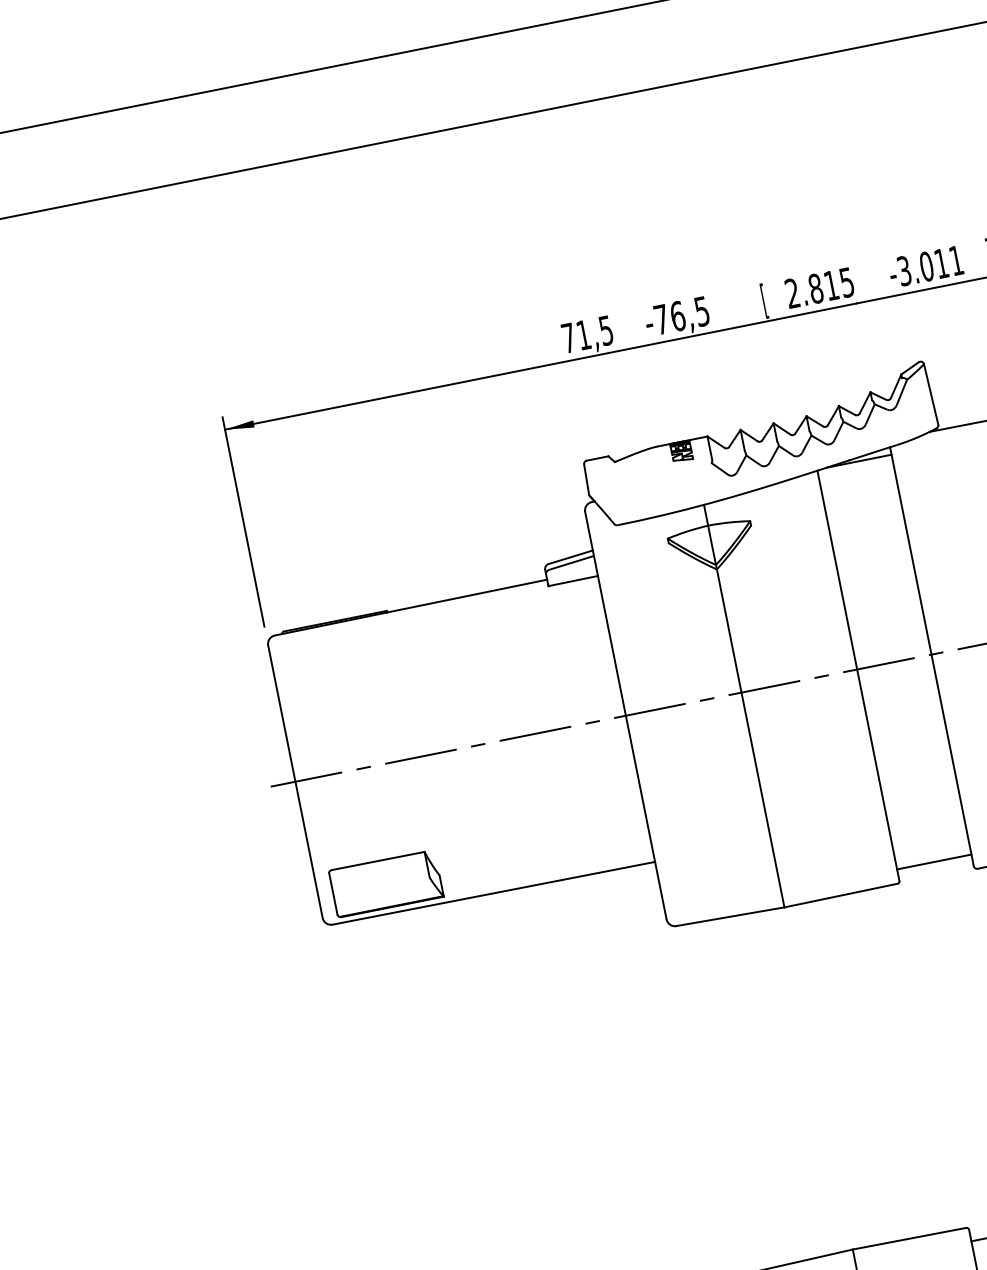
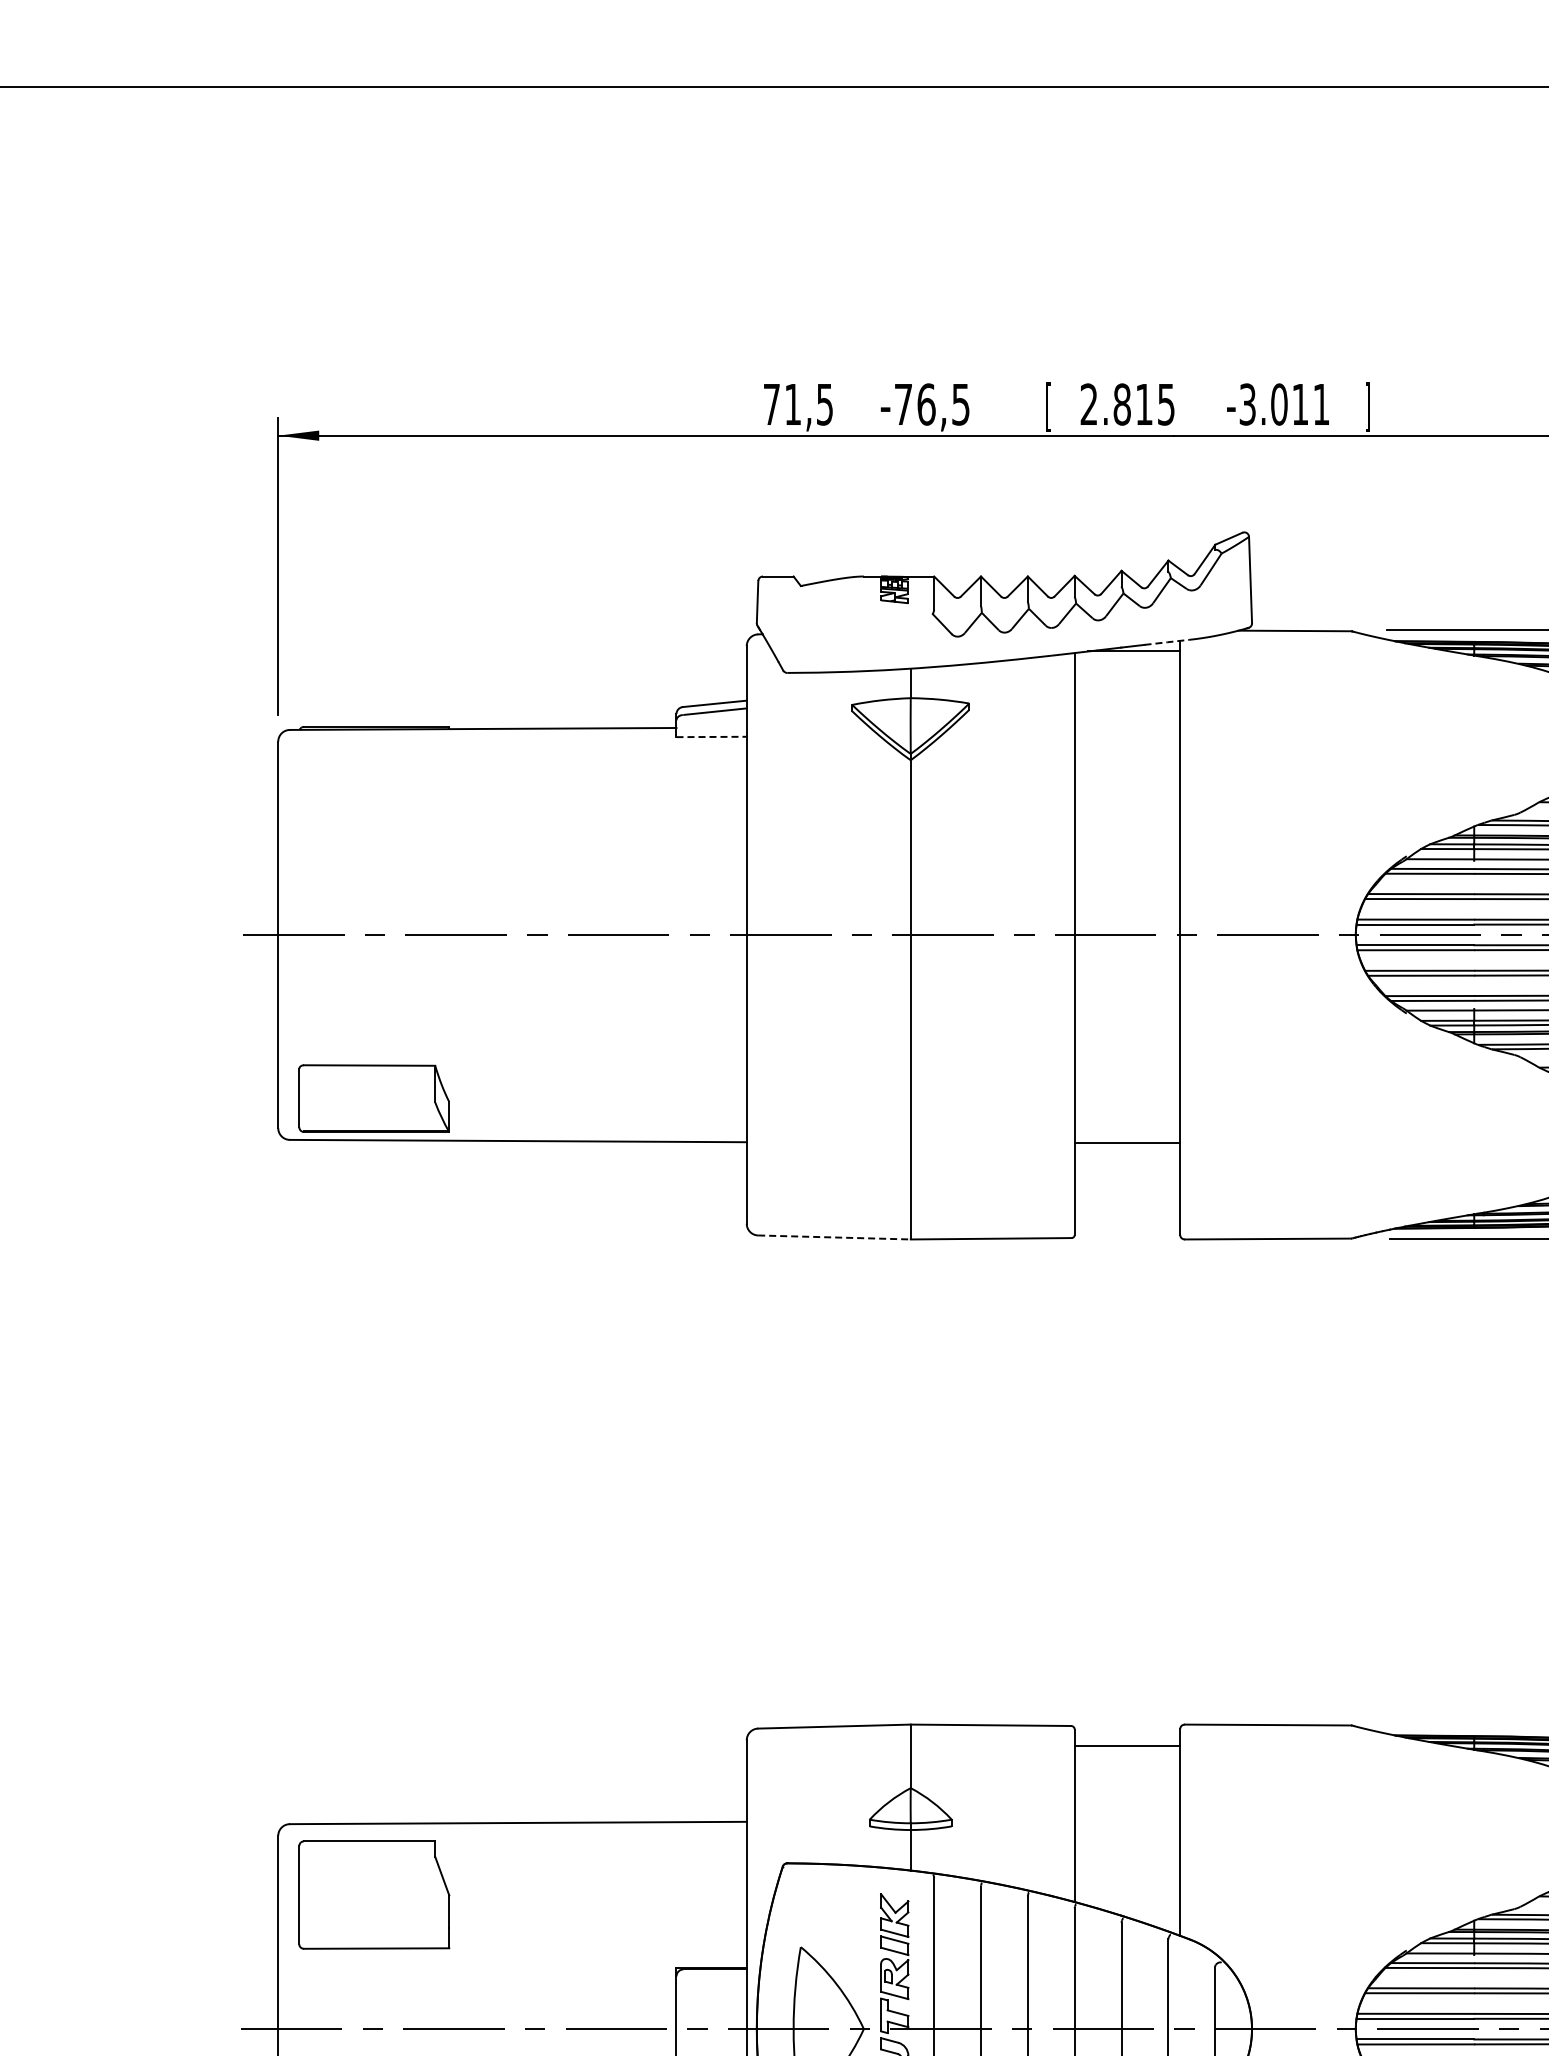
line: (881, 450) -> (1167, 642), solid -> dashed
line: (573, 580) -> (712, 736), solid -> dashed
line: (934, 862) -> (1127, 1143), moved
line: (730, 916) -> (834, 1237), solid -> dashed

